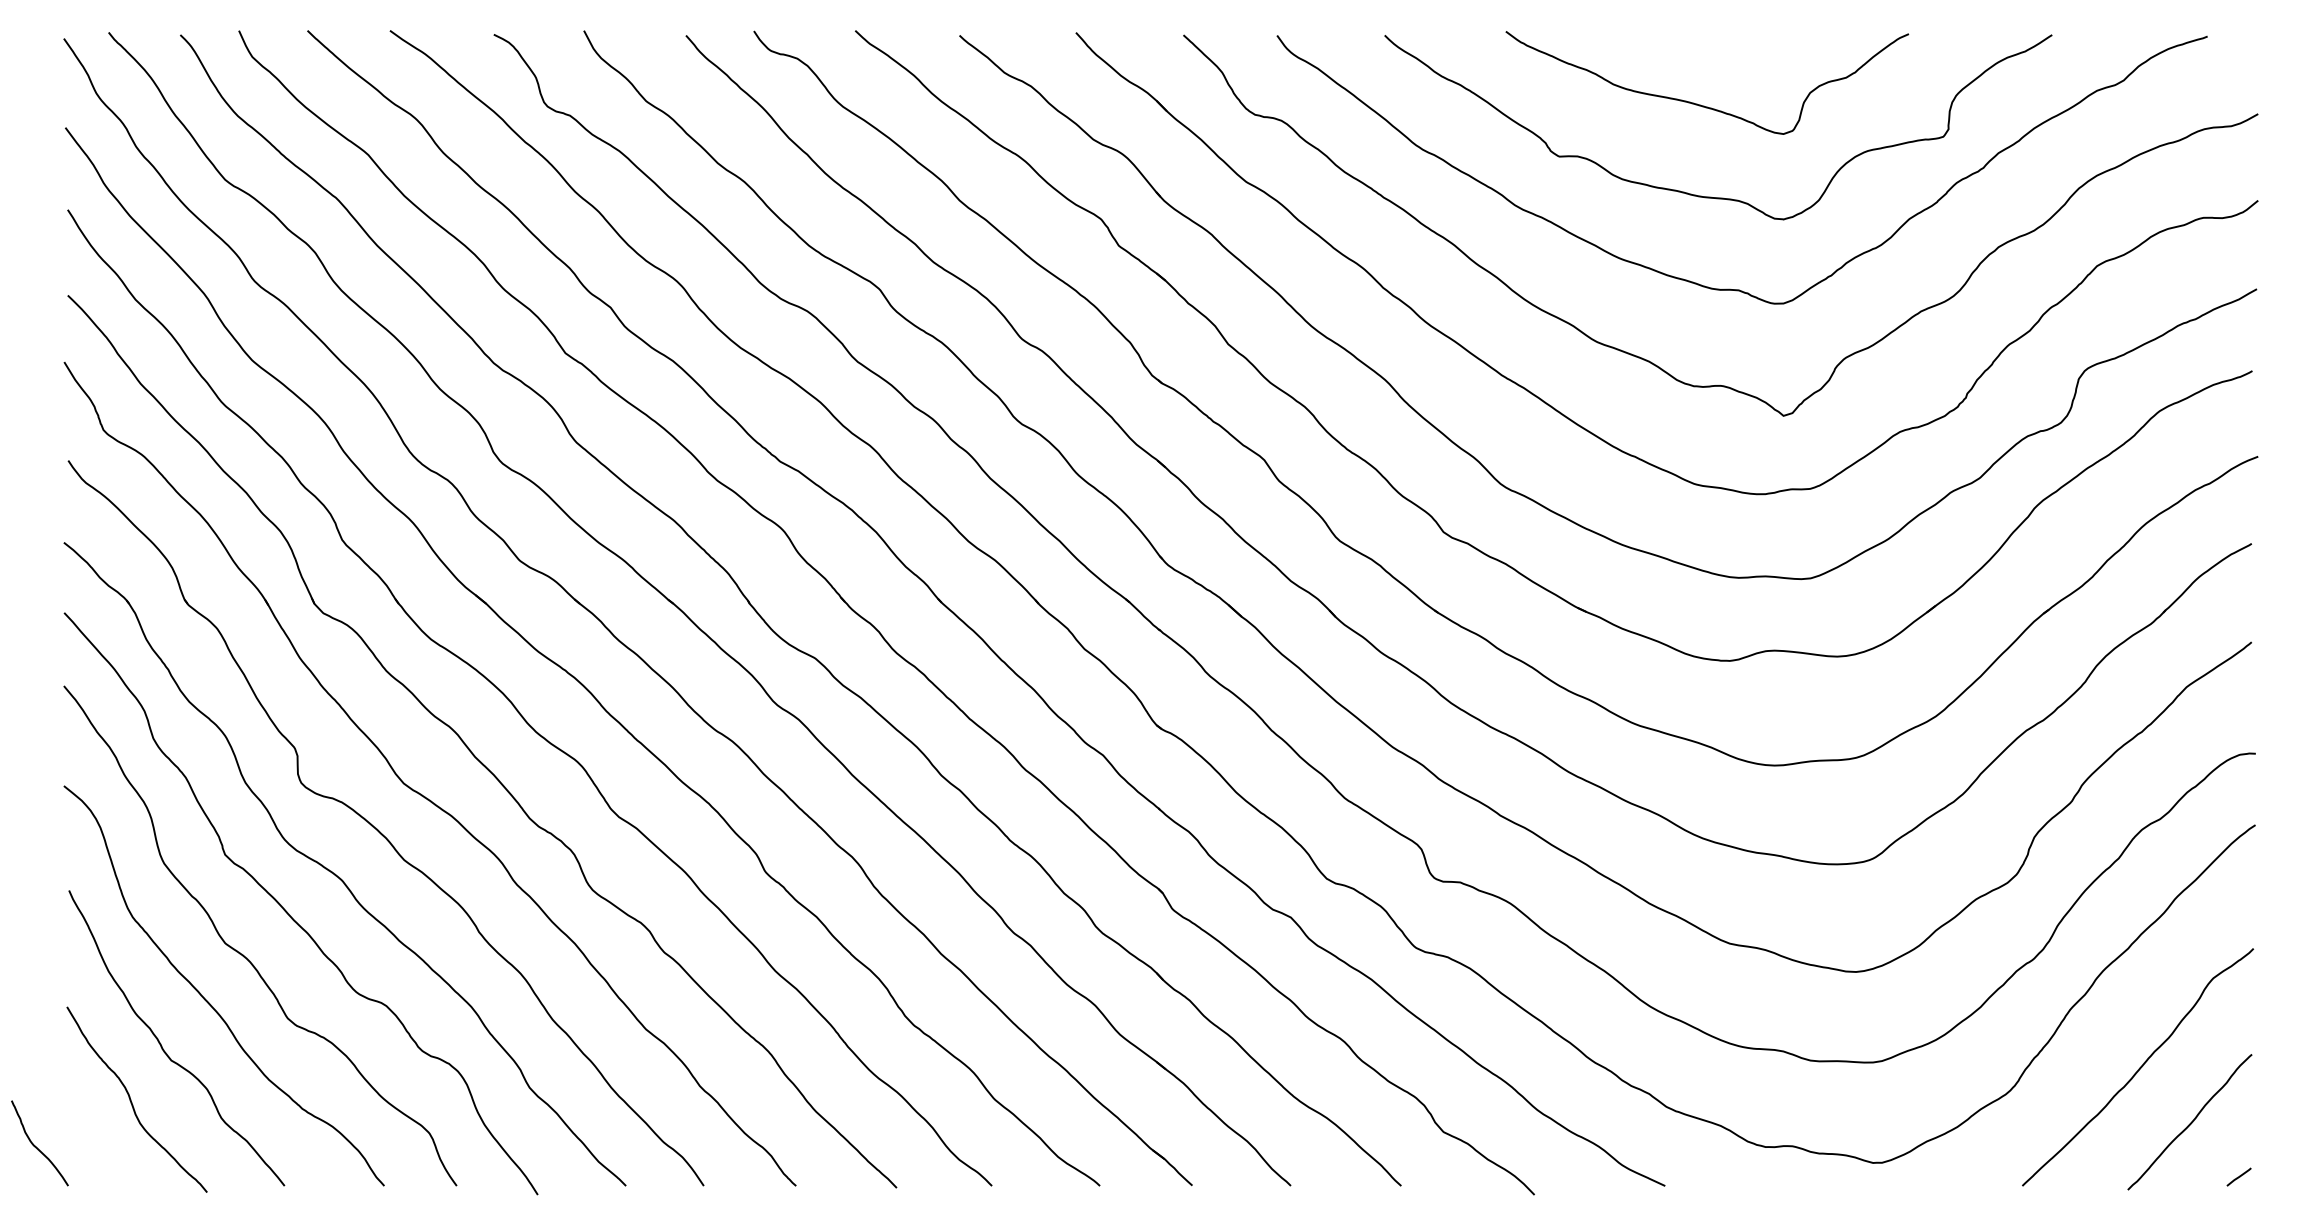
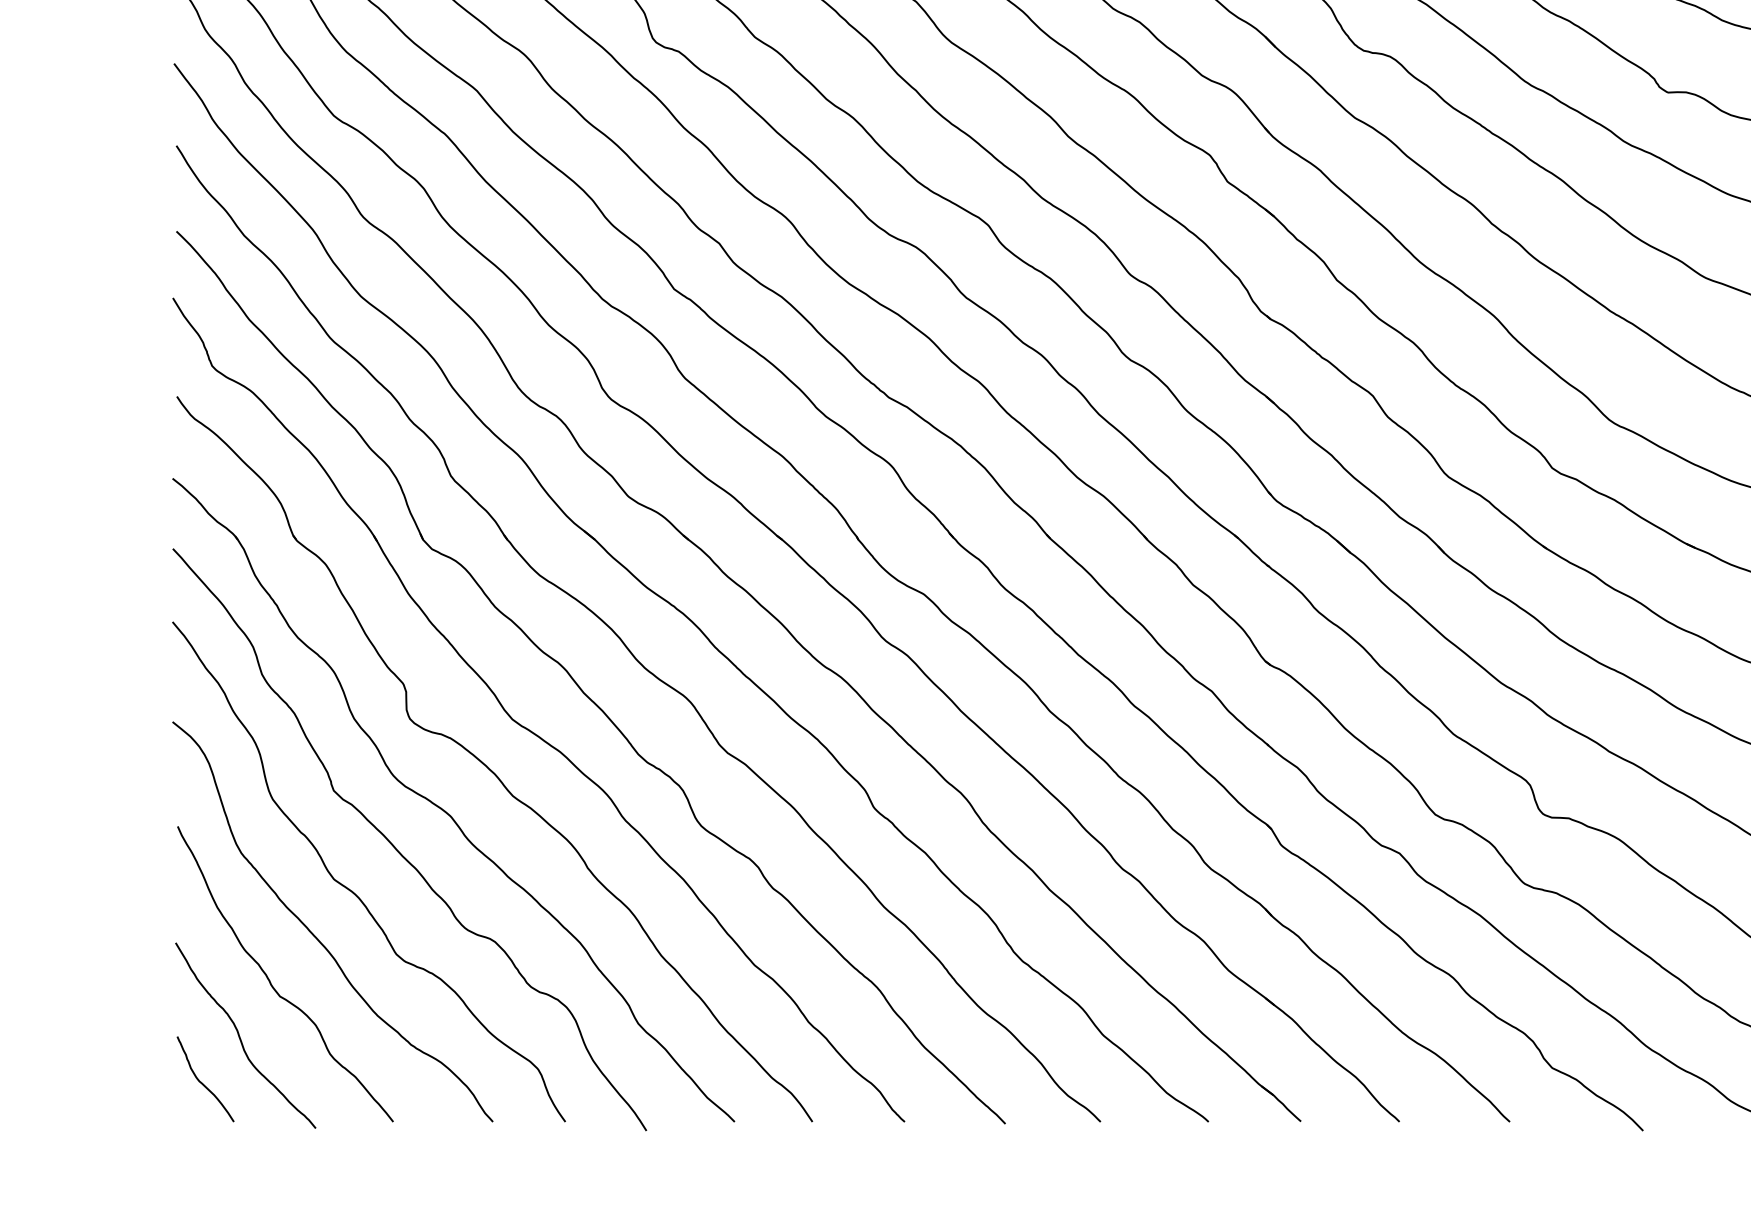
curve: (36, 1146) -> (202, 1082), moved

